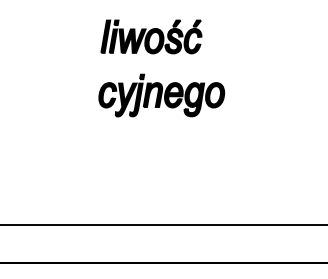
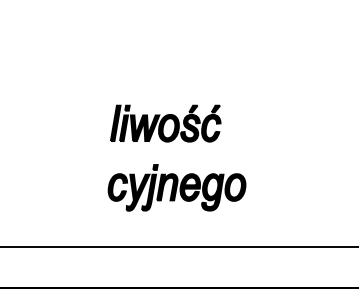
part: (159, 82) -> (174, 173), moved

